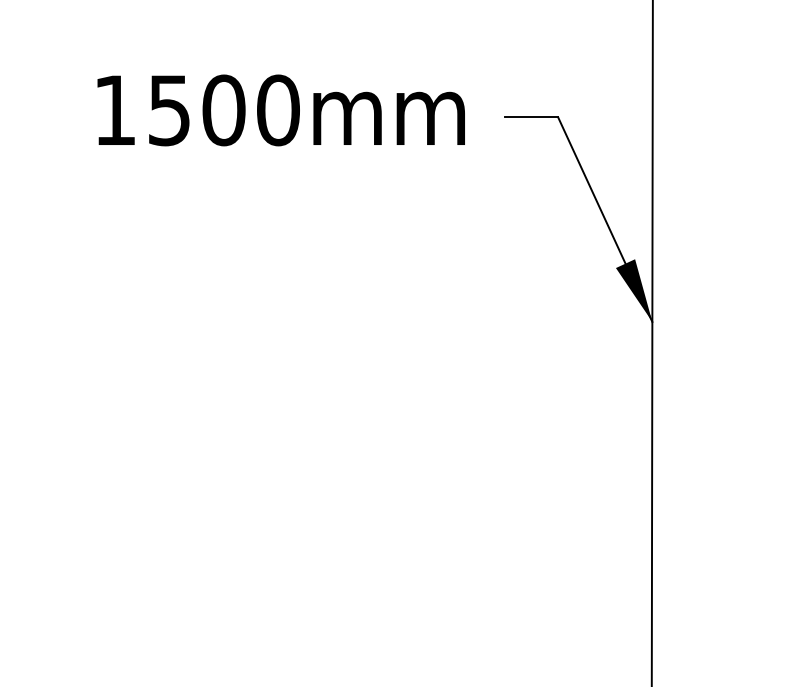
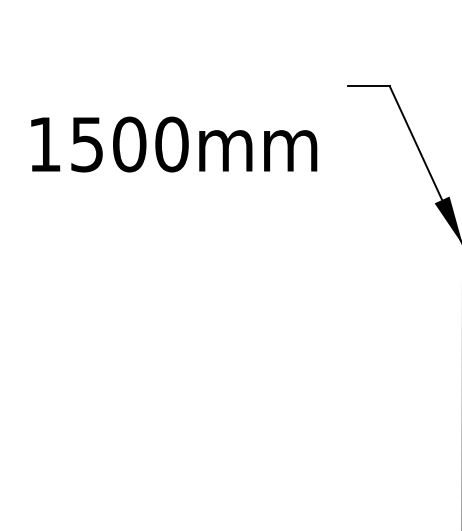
text: (280, 110) -> (173, 144), moved

